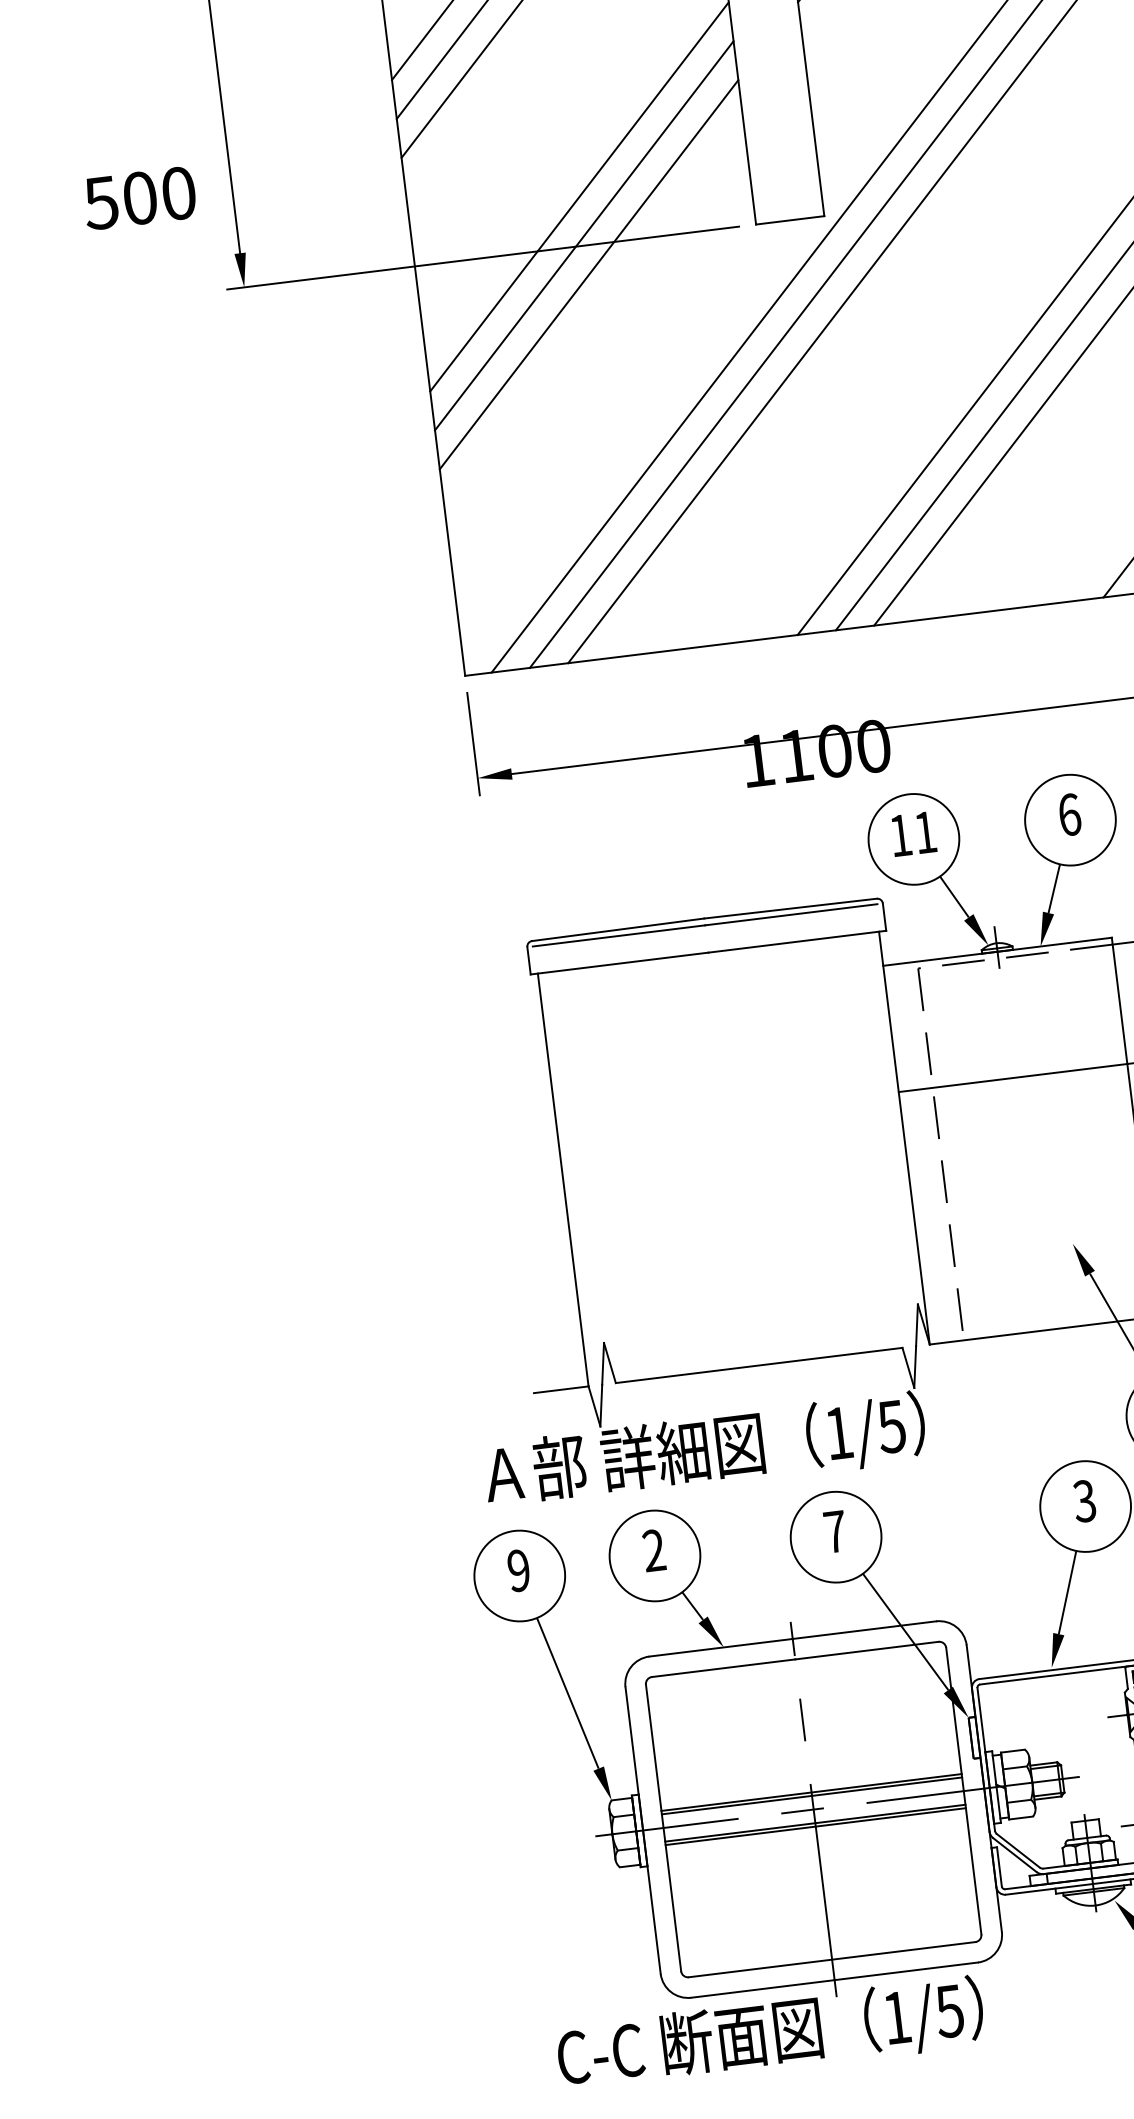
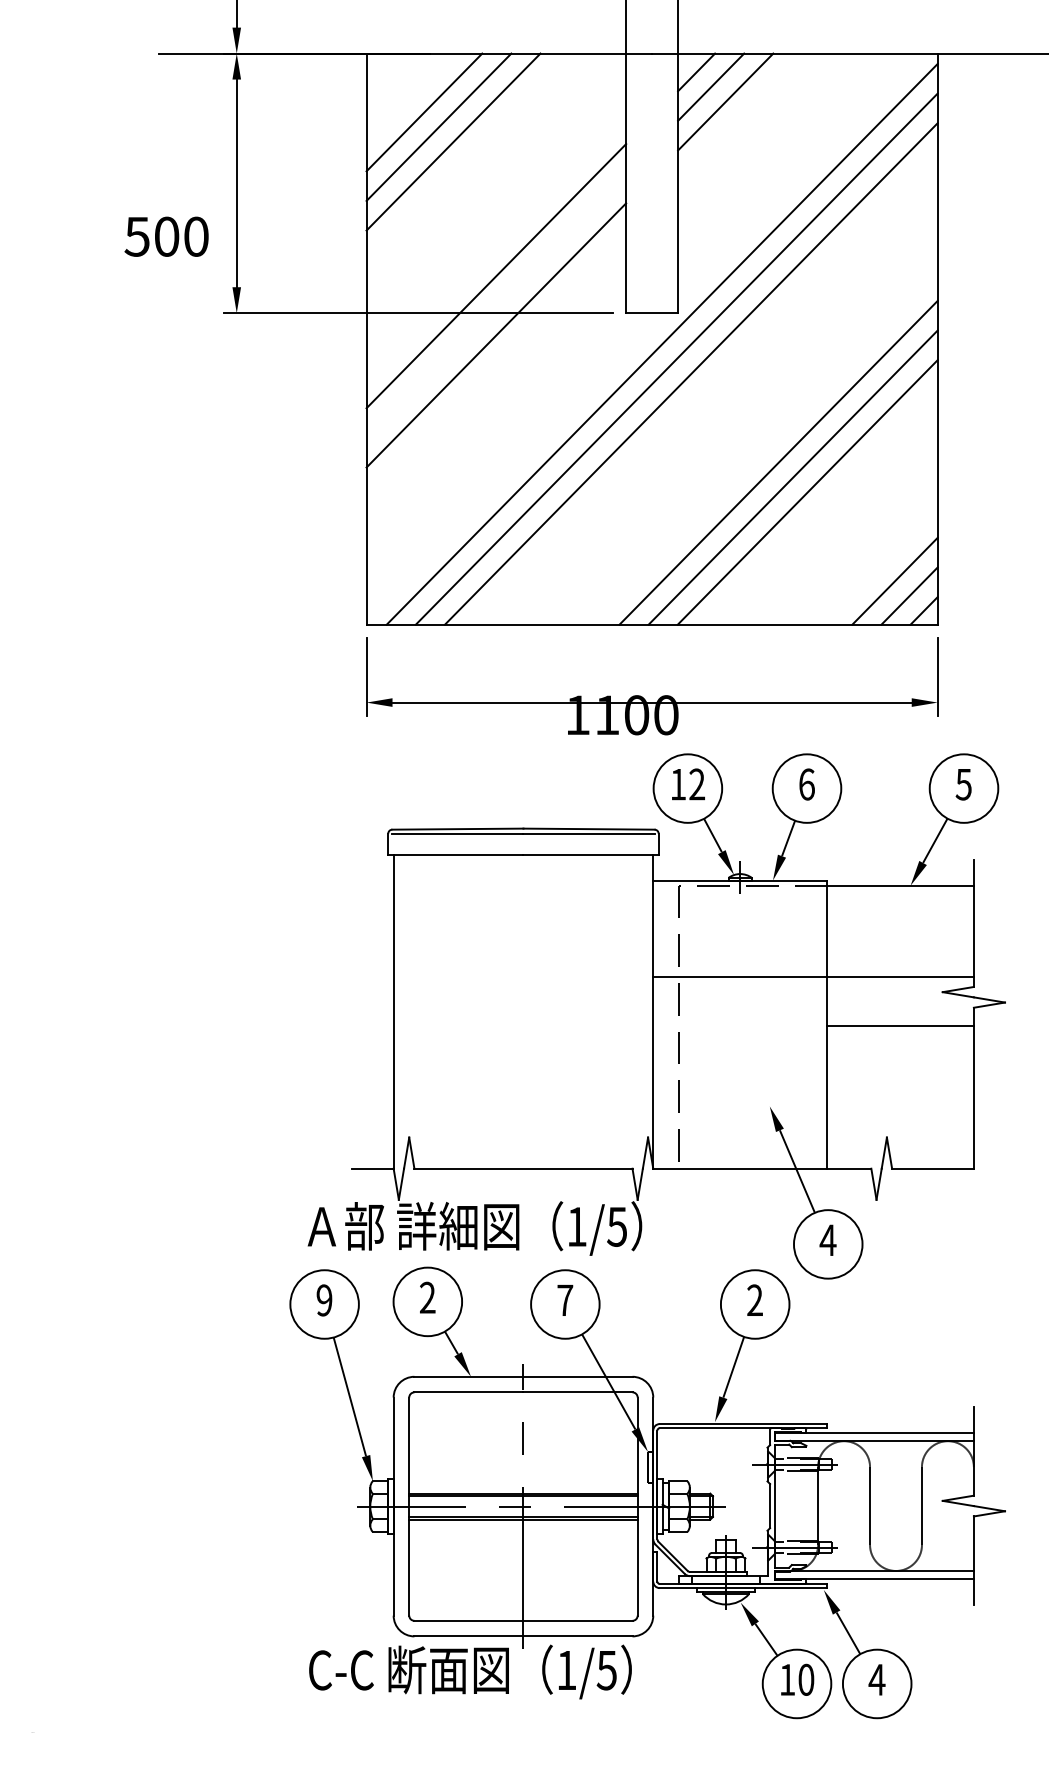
line: (584, 235) -> (496, 305), removed
text: (924, 832) -> (696, 784), 11 -> 12
text: (1084, 1501) -> (754, 1300), 3 -> 2

